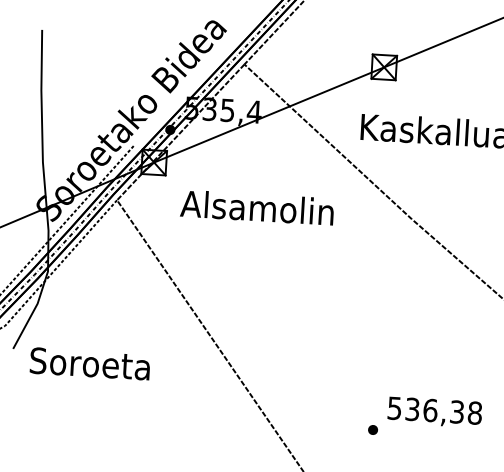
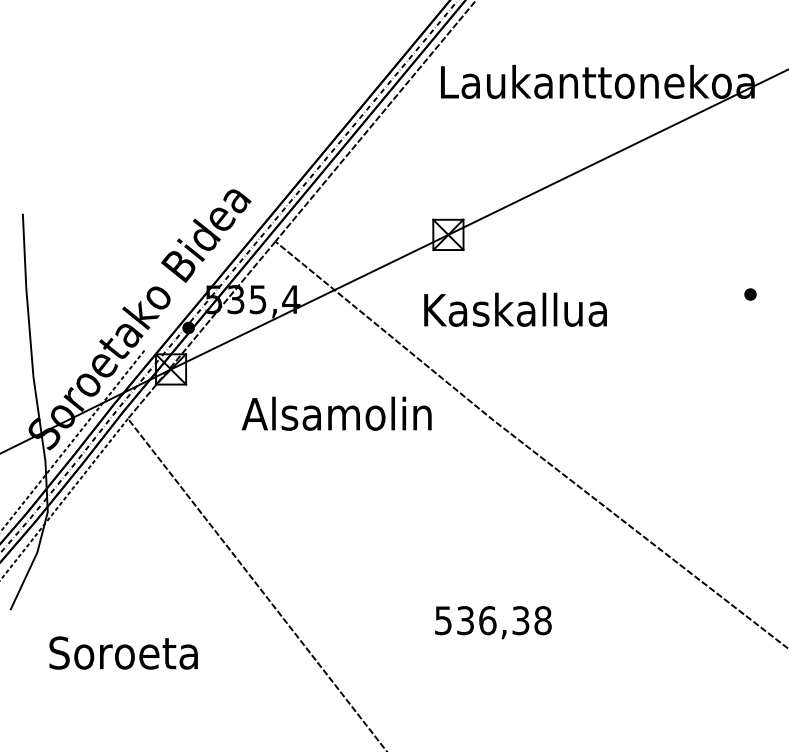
text: (257, 207) -> (336, 413), moved
text: (90, 363) -> (123, 652), moved
text: (435, 412) -> (493, 622), moved
part: (373, 429) -> (461, 683), removed

